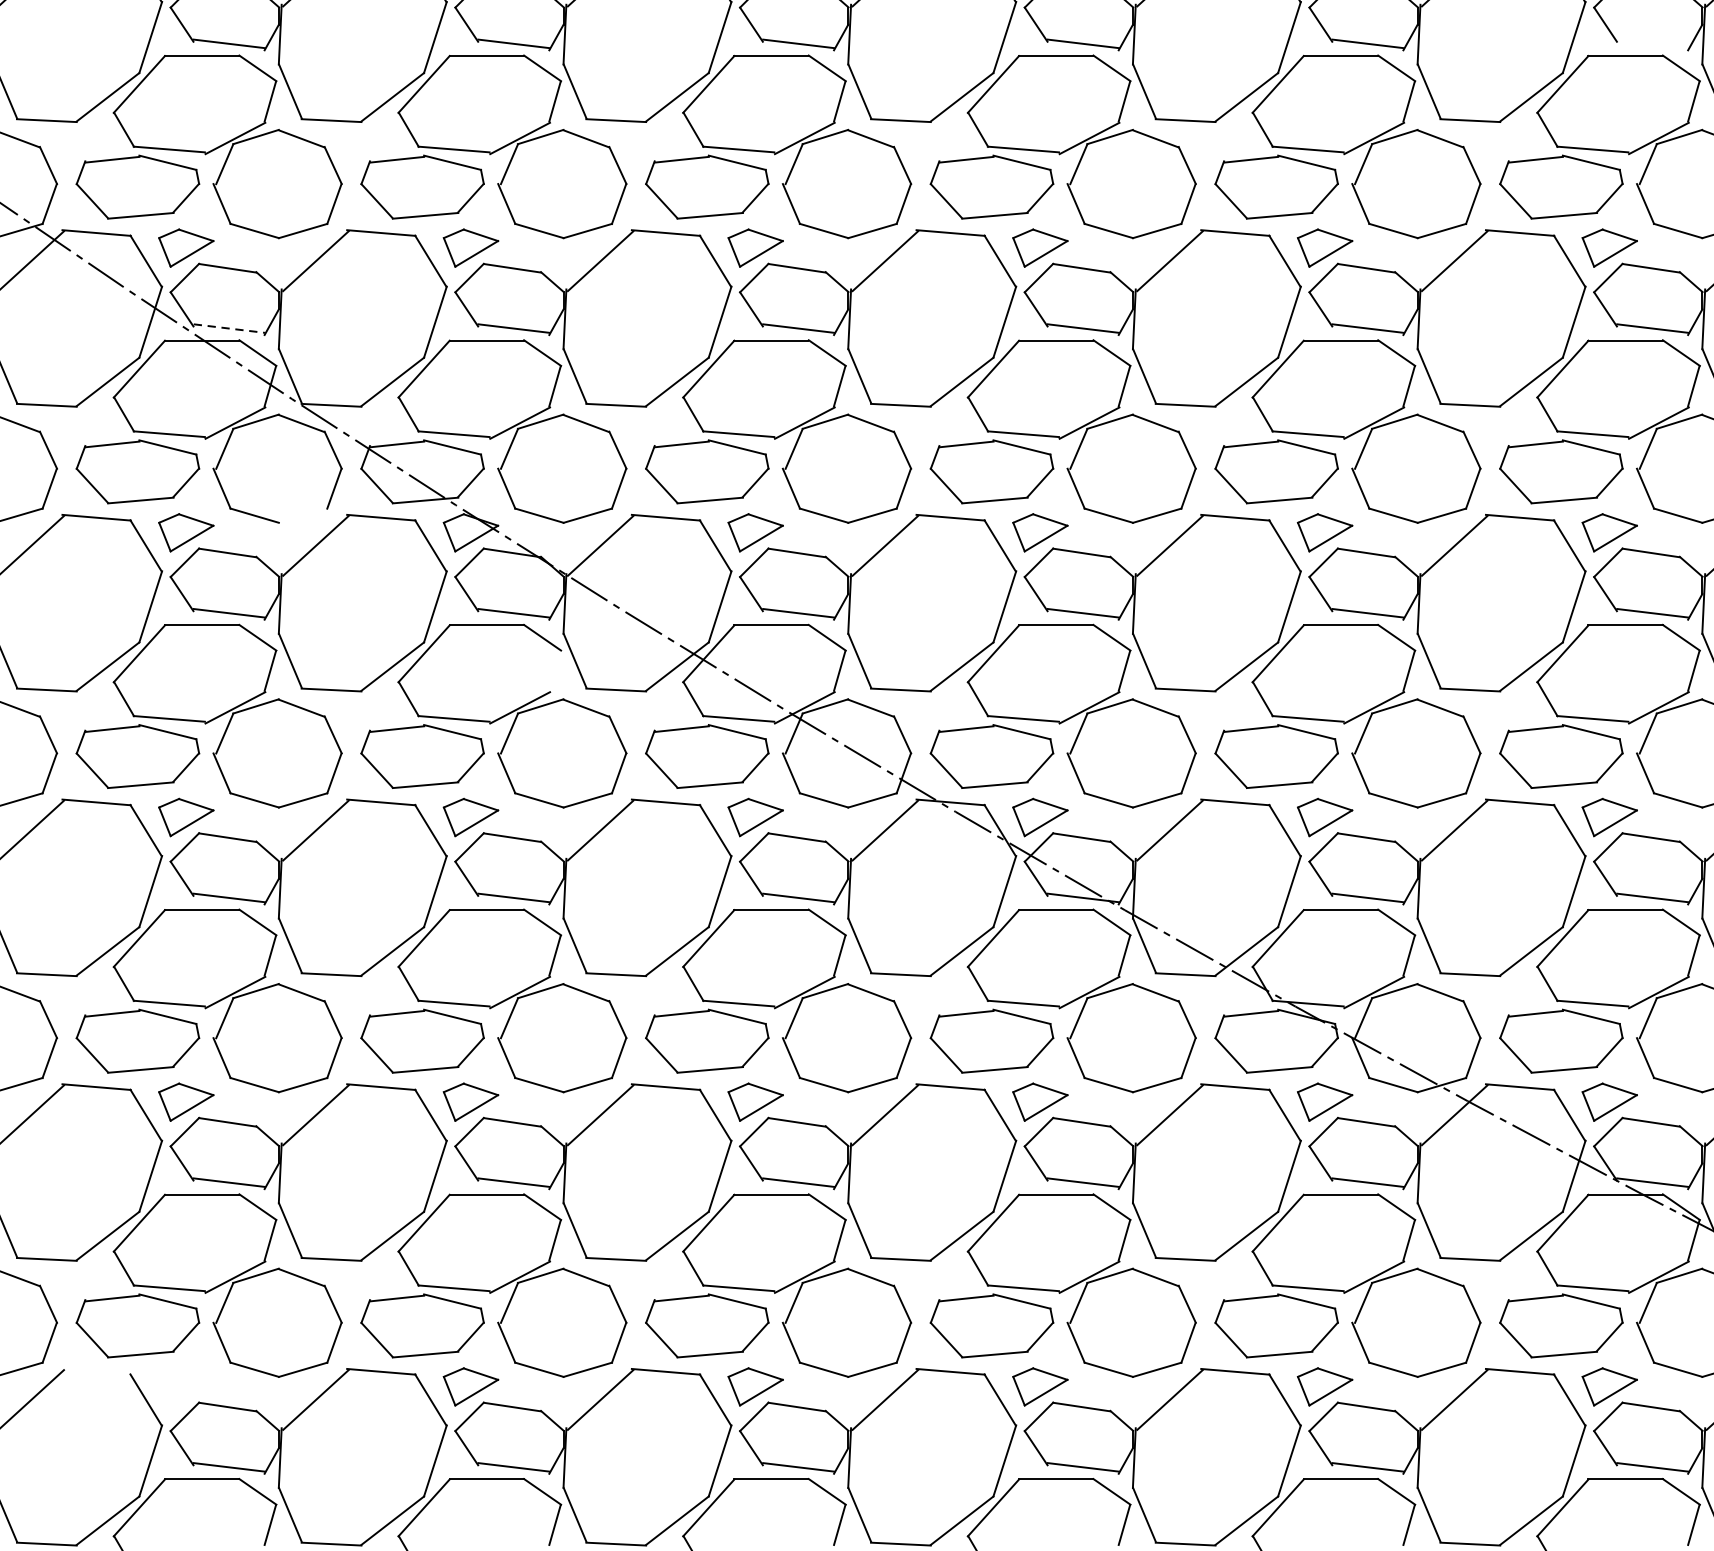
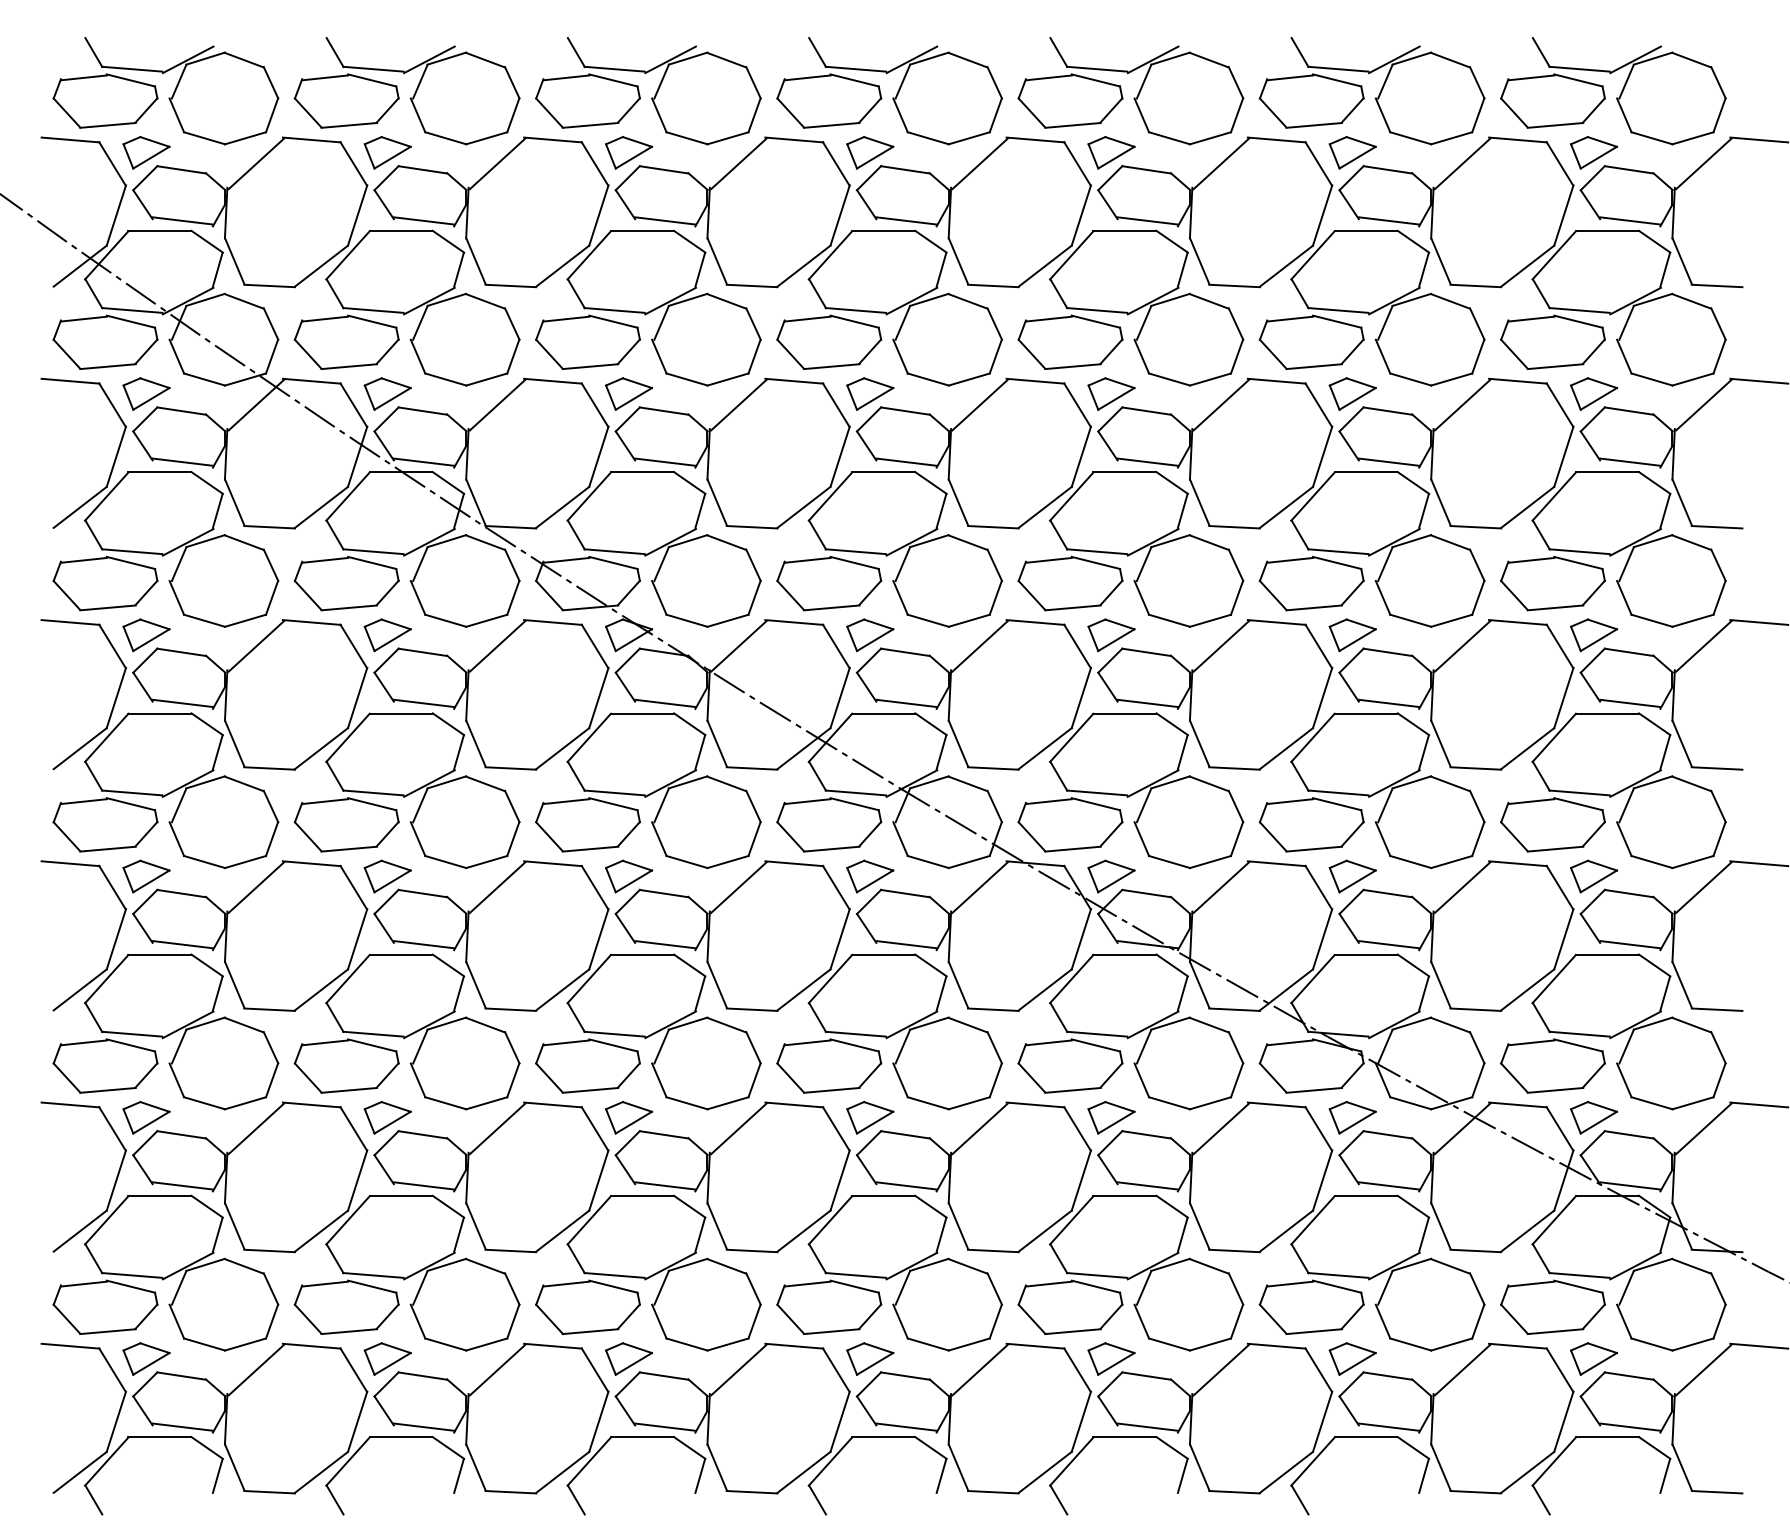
line: (1652, 43) -> (1630, 220), added
line: (229, 328) -> (424, 462), dashed -> solid
line: (302, 515) -> (486, 620), added
line: (555, 671) -> (700, 752), added
line: (96, 1370) -> (311, 1345), added
part: (185, 1386) -> (387, 1358), added

